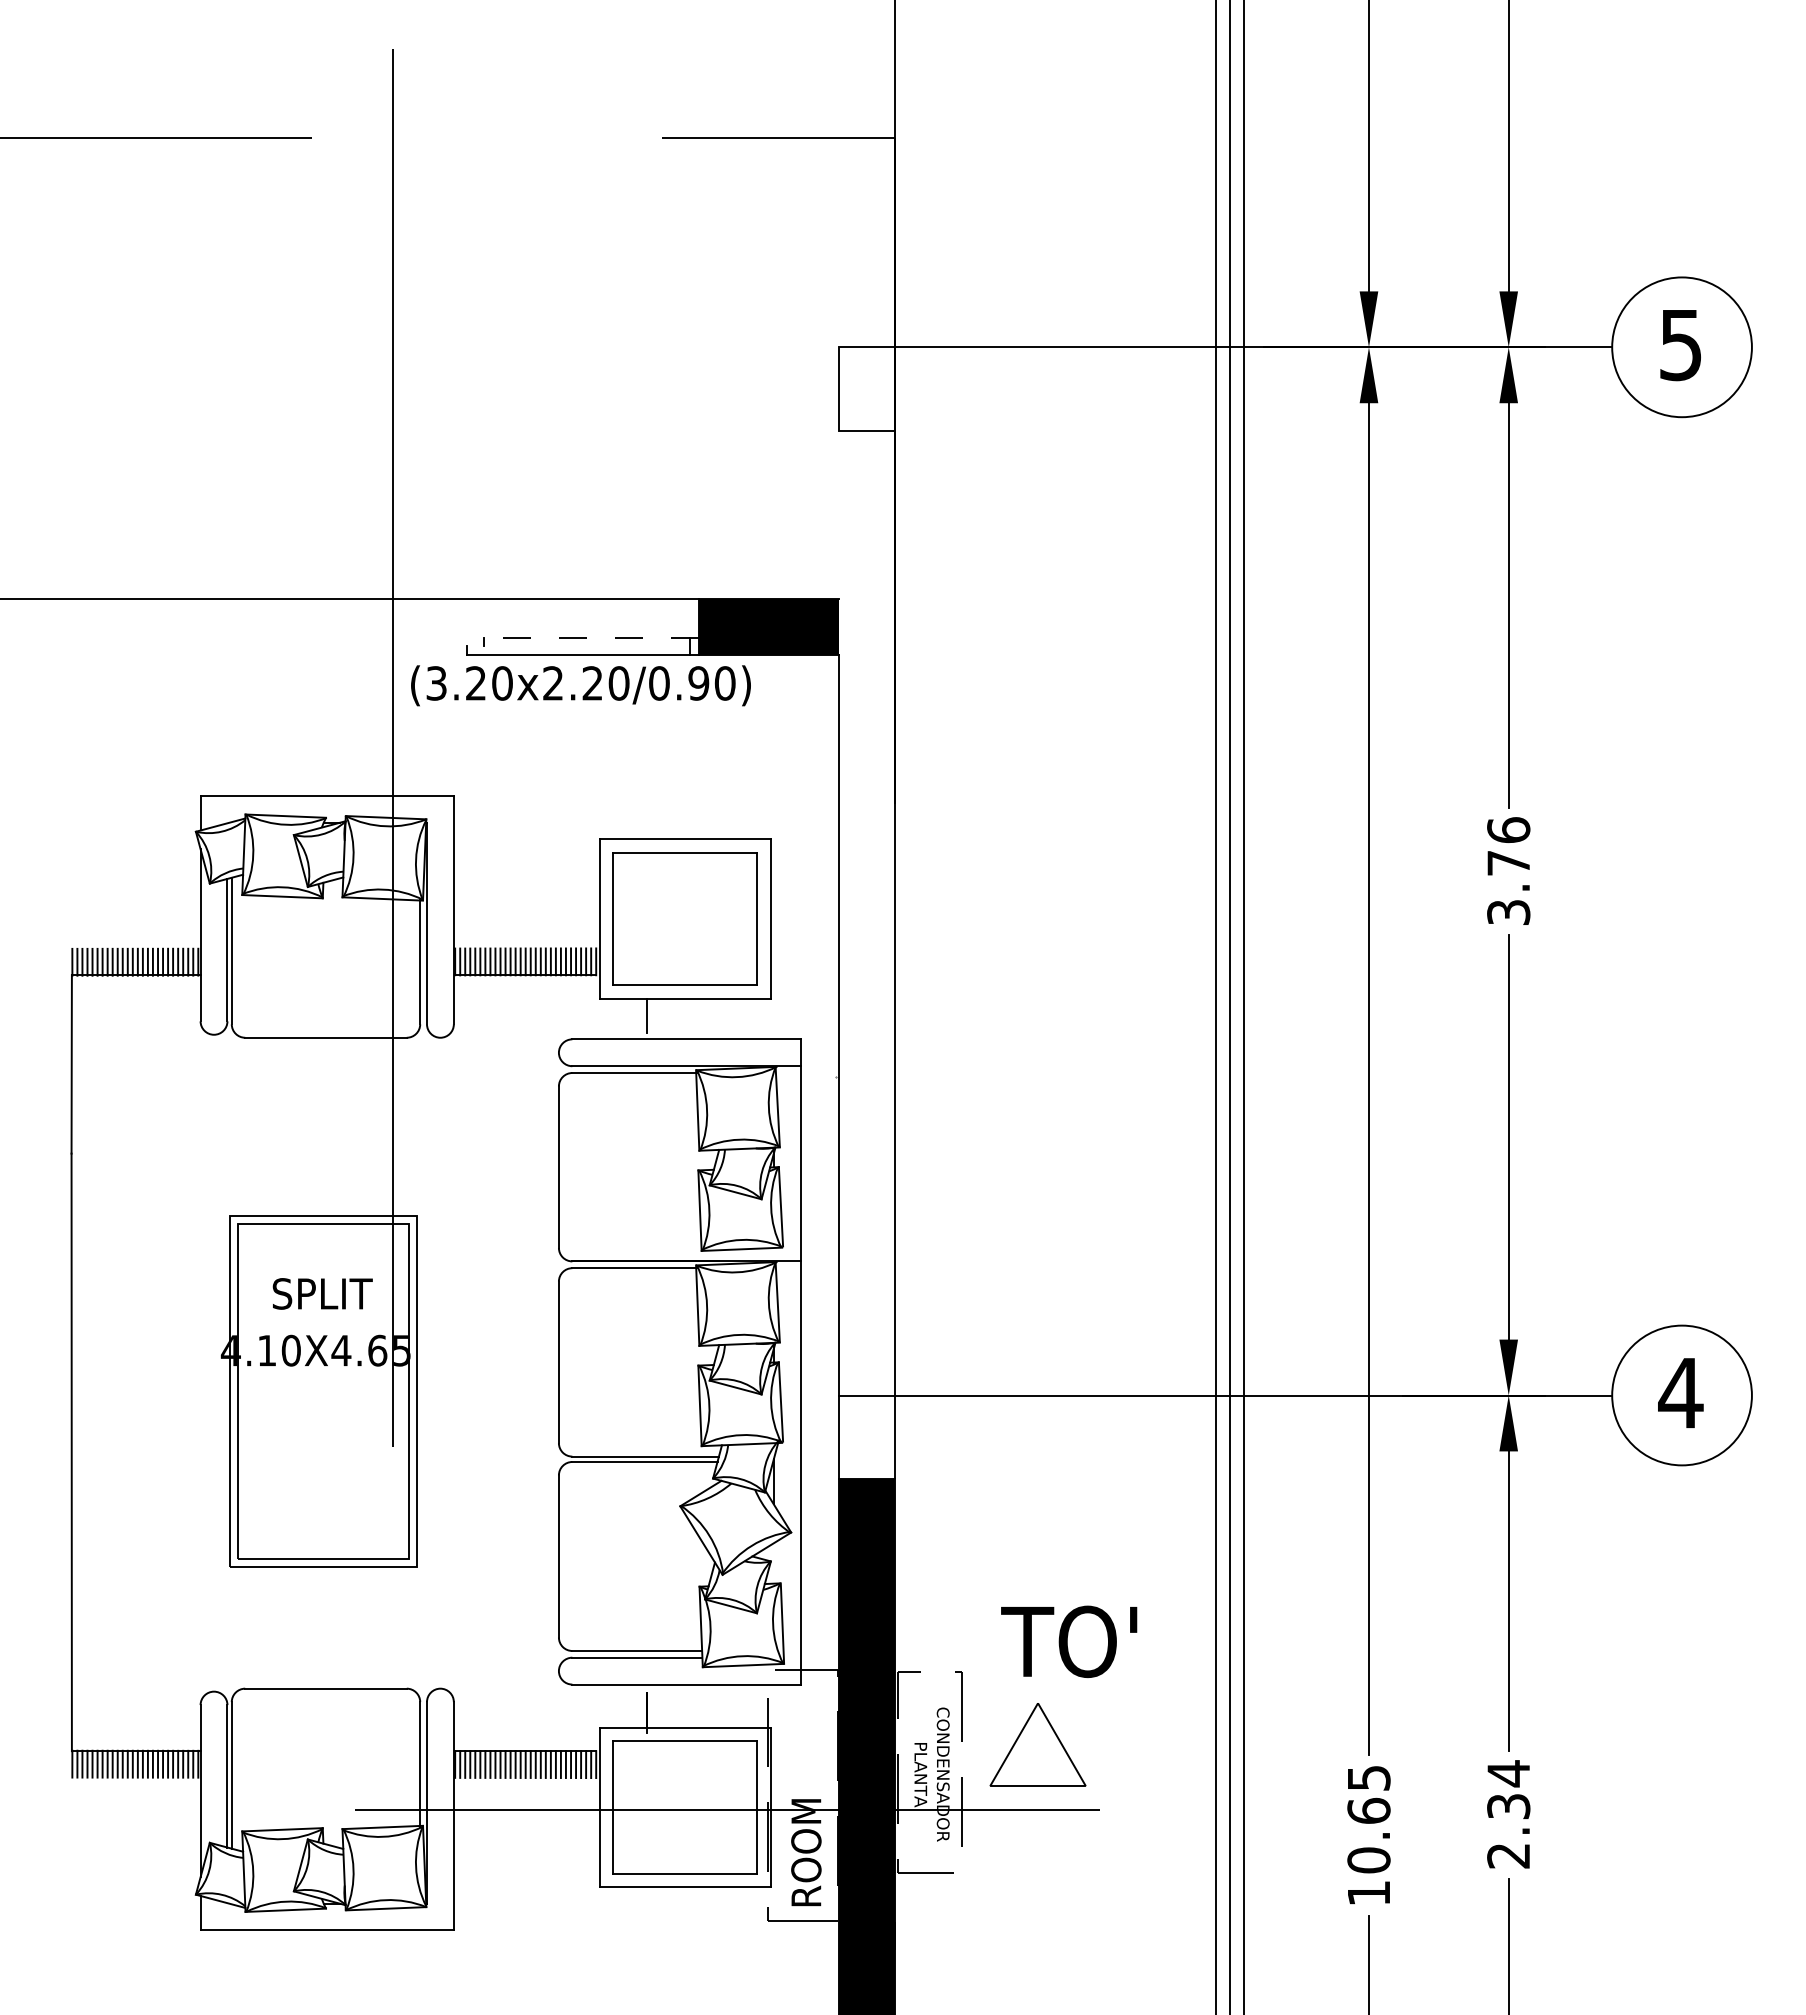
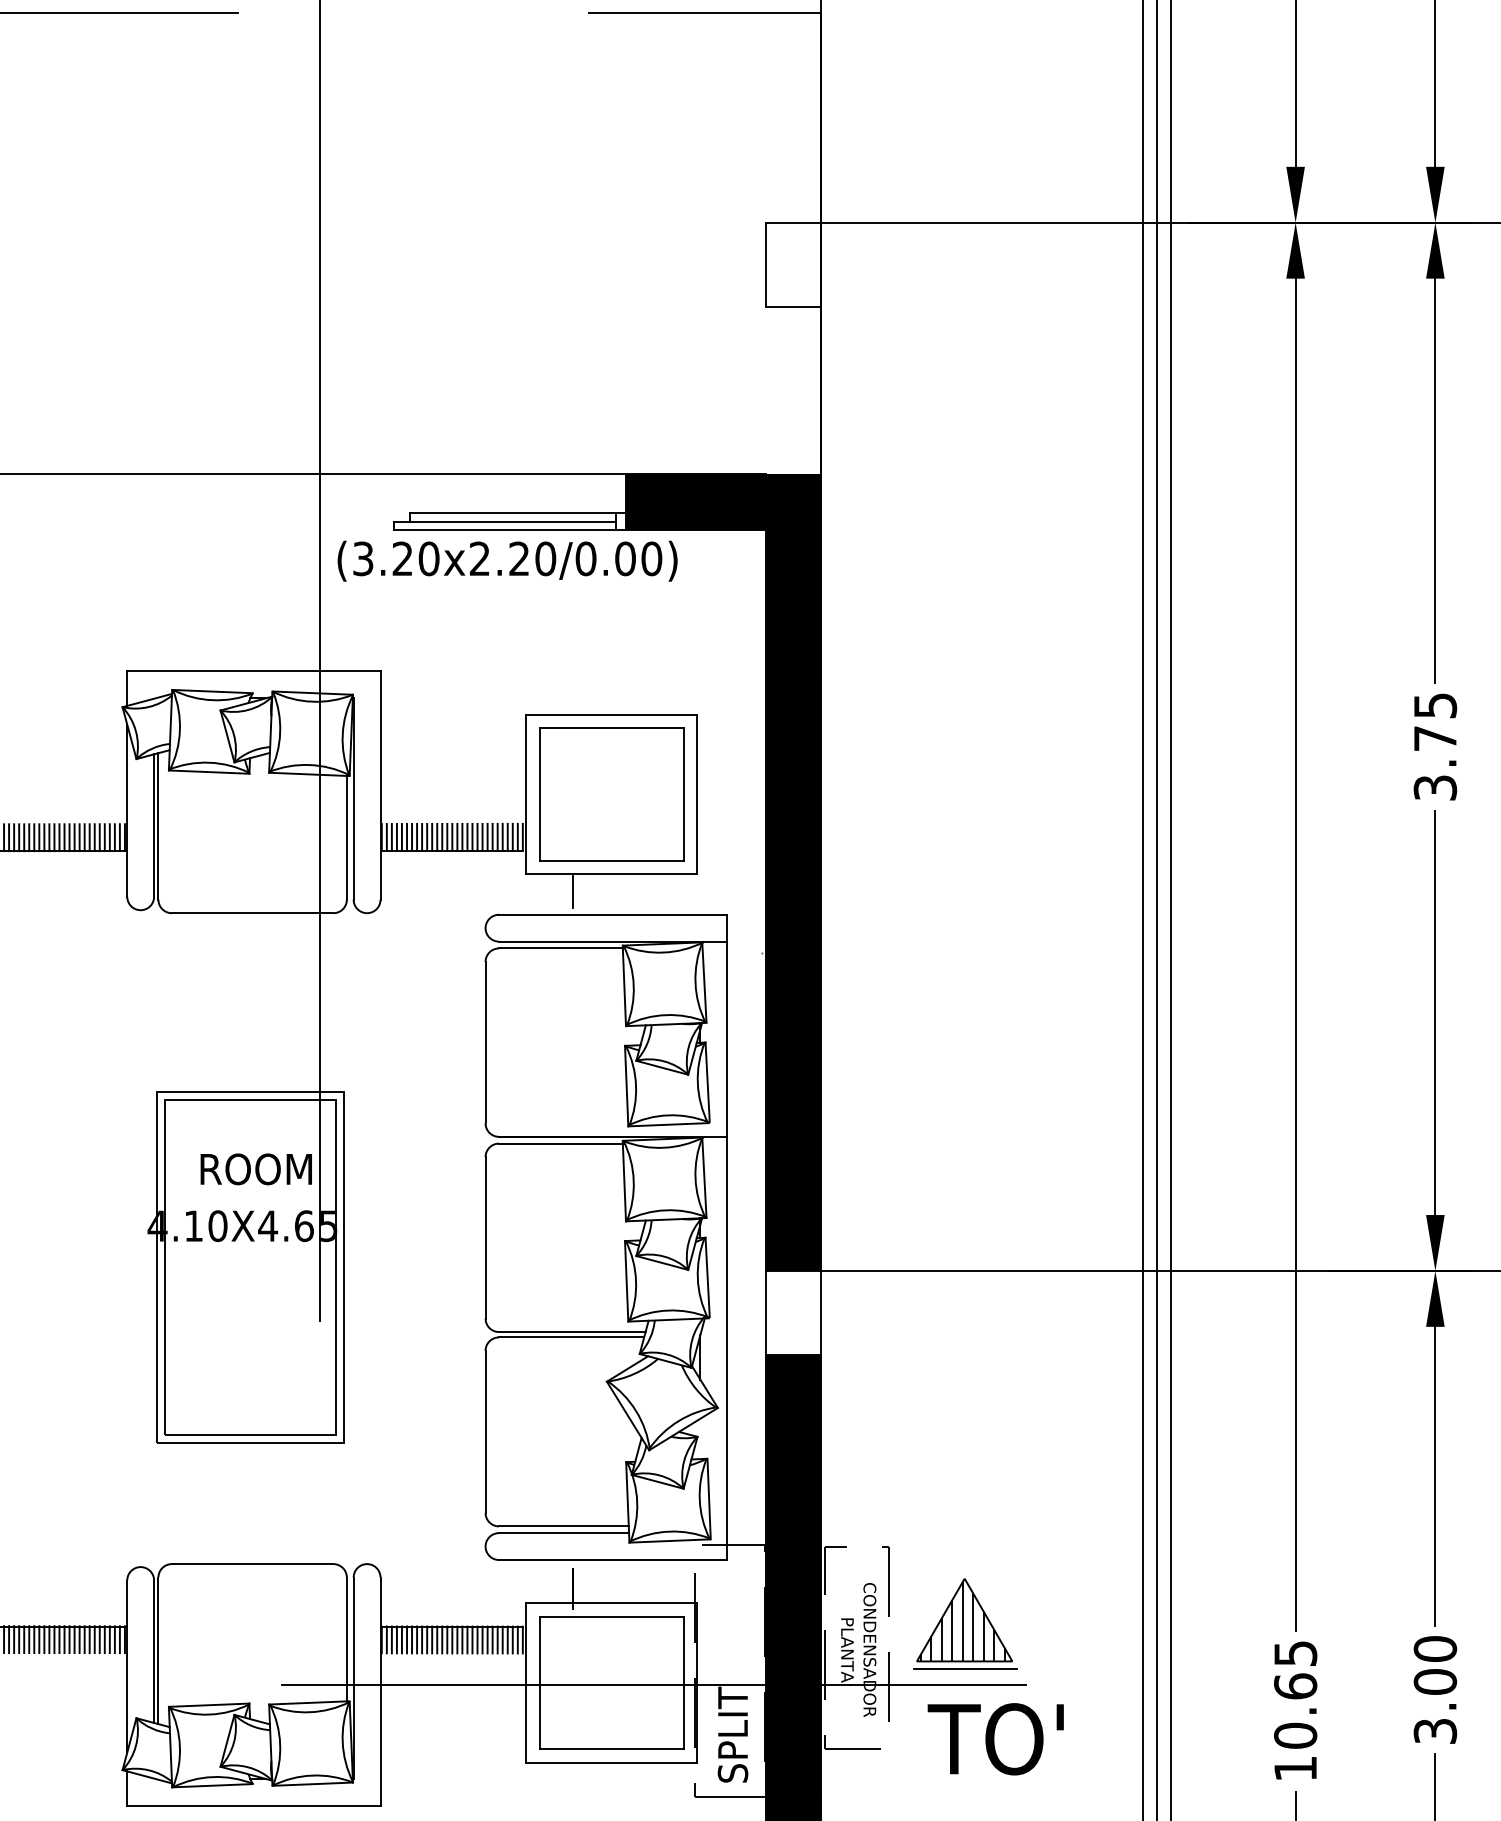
line: (591, 638) -> (518, 513), dashed -> solid
line: (578, 646) -> (505, 521), added
text: (698, 683) -> (625, 558), (3.20x2.20/0.90) -> (3.20x2.20/0.00)
text: (1508, 830) -> (1435, 705), 3.76 -> 3.75
fill: (866, 996) -> (793, 871), added
text: (328, 1293) -> (255, 1168), SPLIT -> ROOM
text: (1069, 1641) -> (996, 1738), moved
hatch: (1036, 1745) -> (963, 1620), added
line: (1038, 1793) -> (965, 1668), added
text: (1508, 1814) -> (1435, 1689), 2.34 -> 3.00
text: (806, 1853) -> (733, 1728), ROOM -> SPLIT

